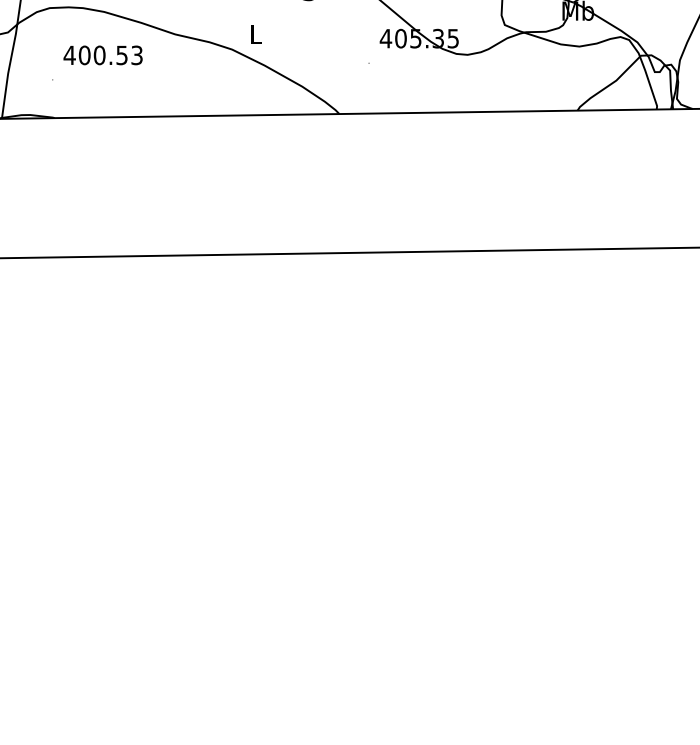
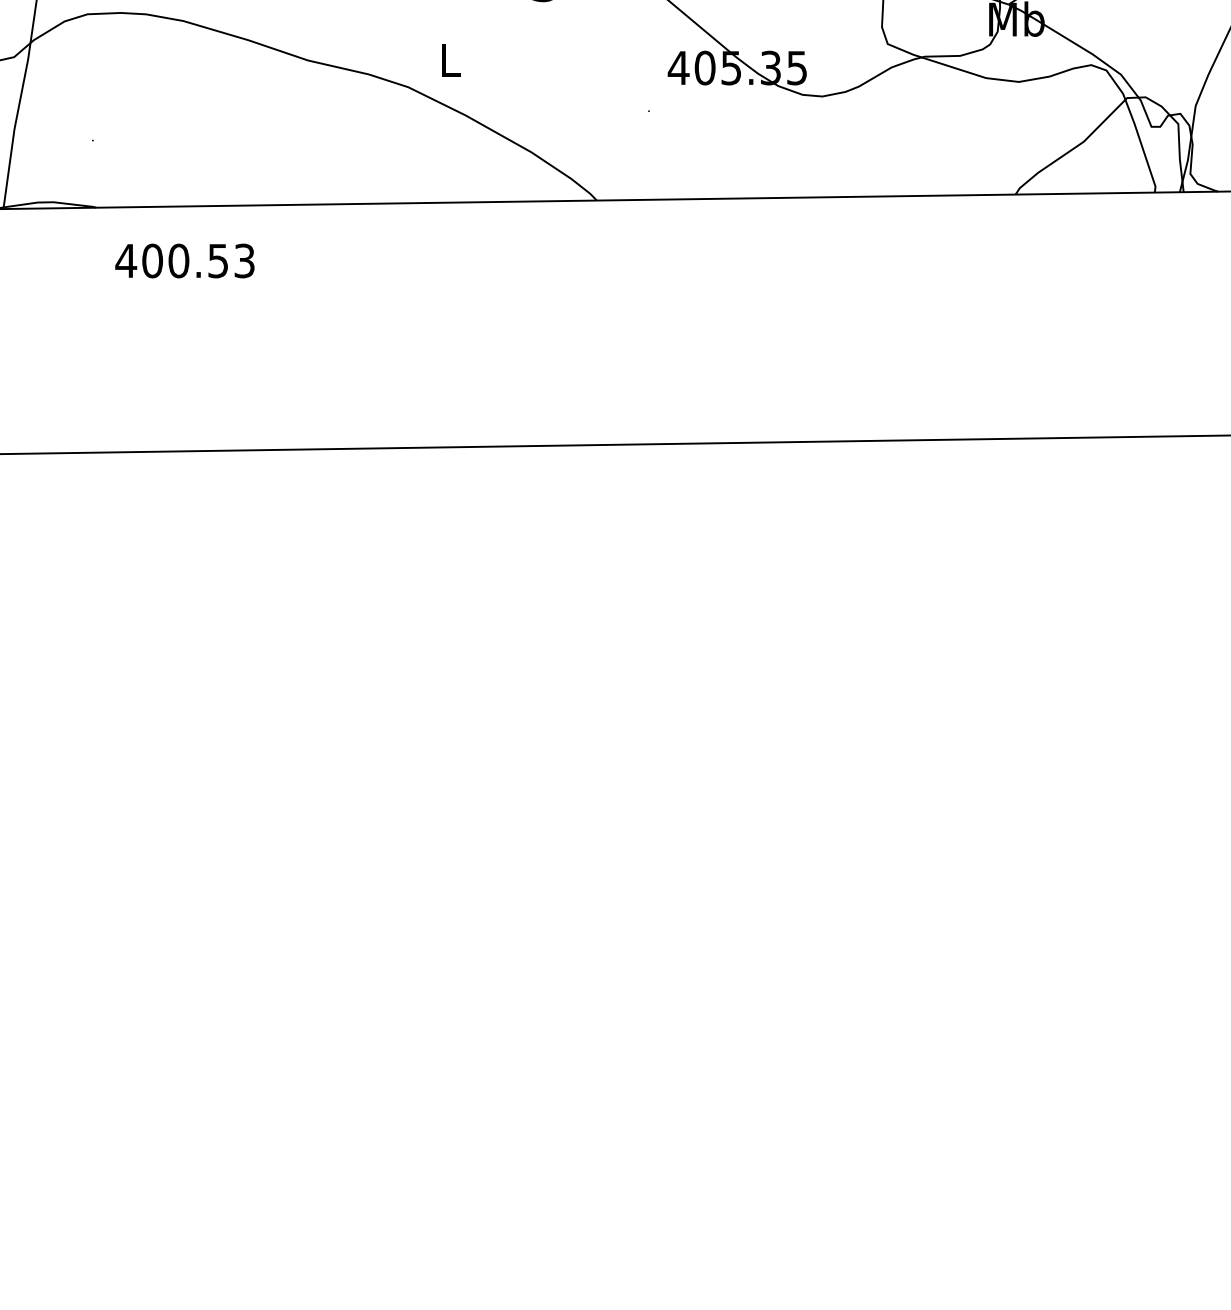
text: (102, 55) -> (183, 261), moved

